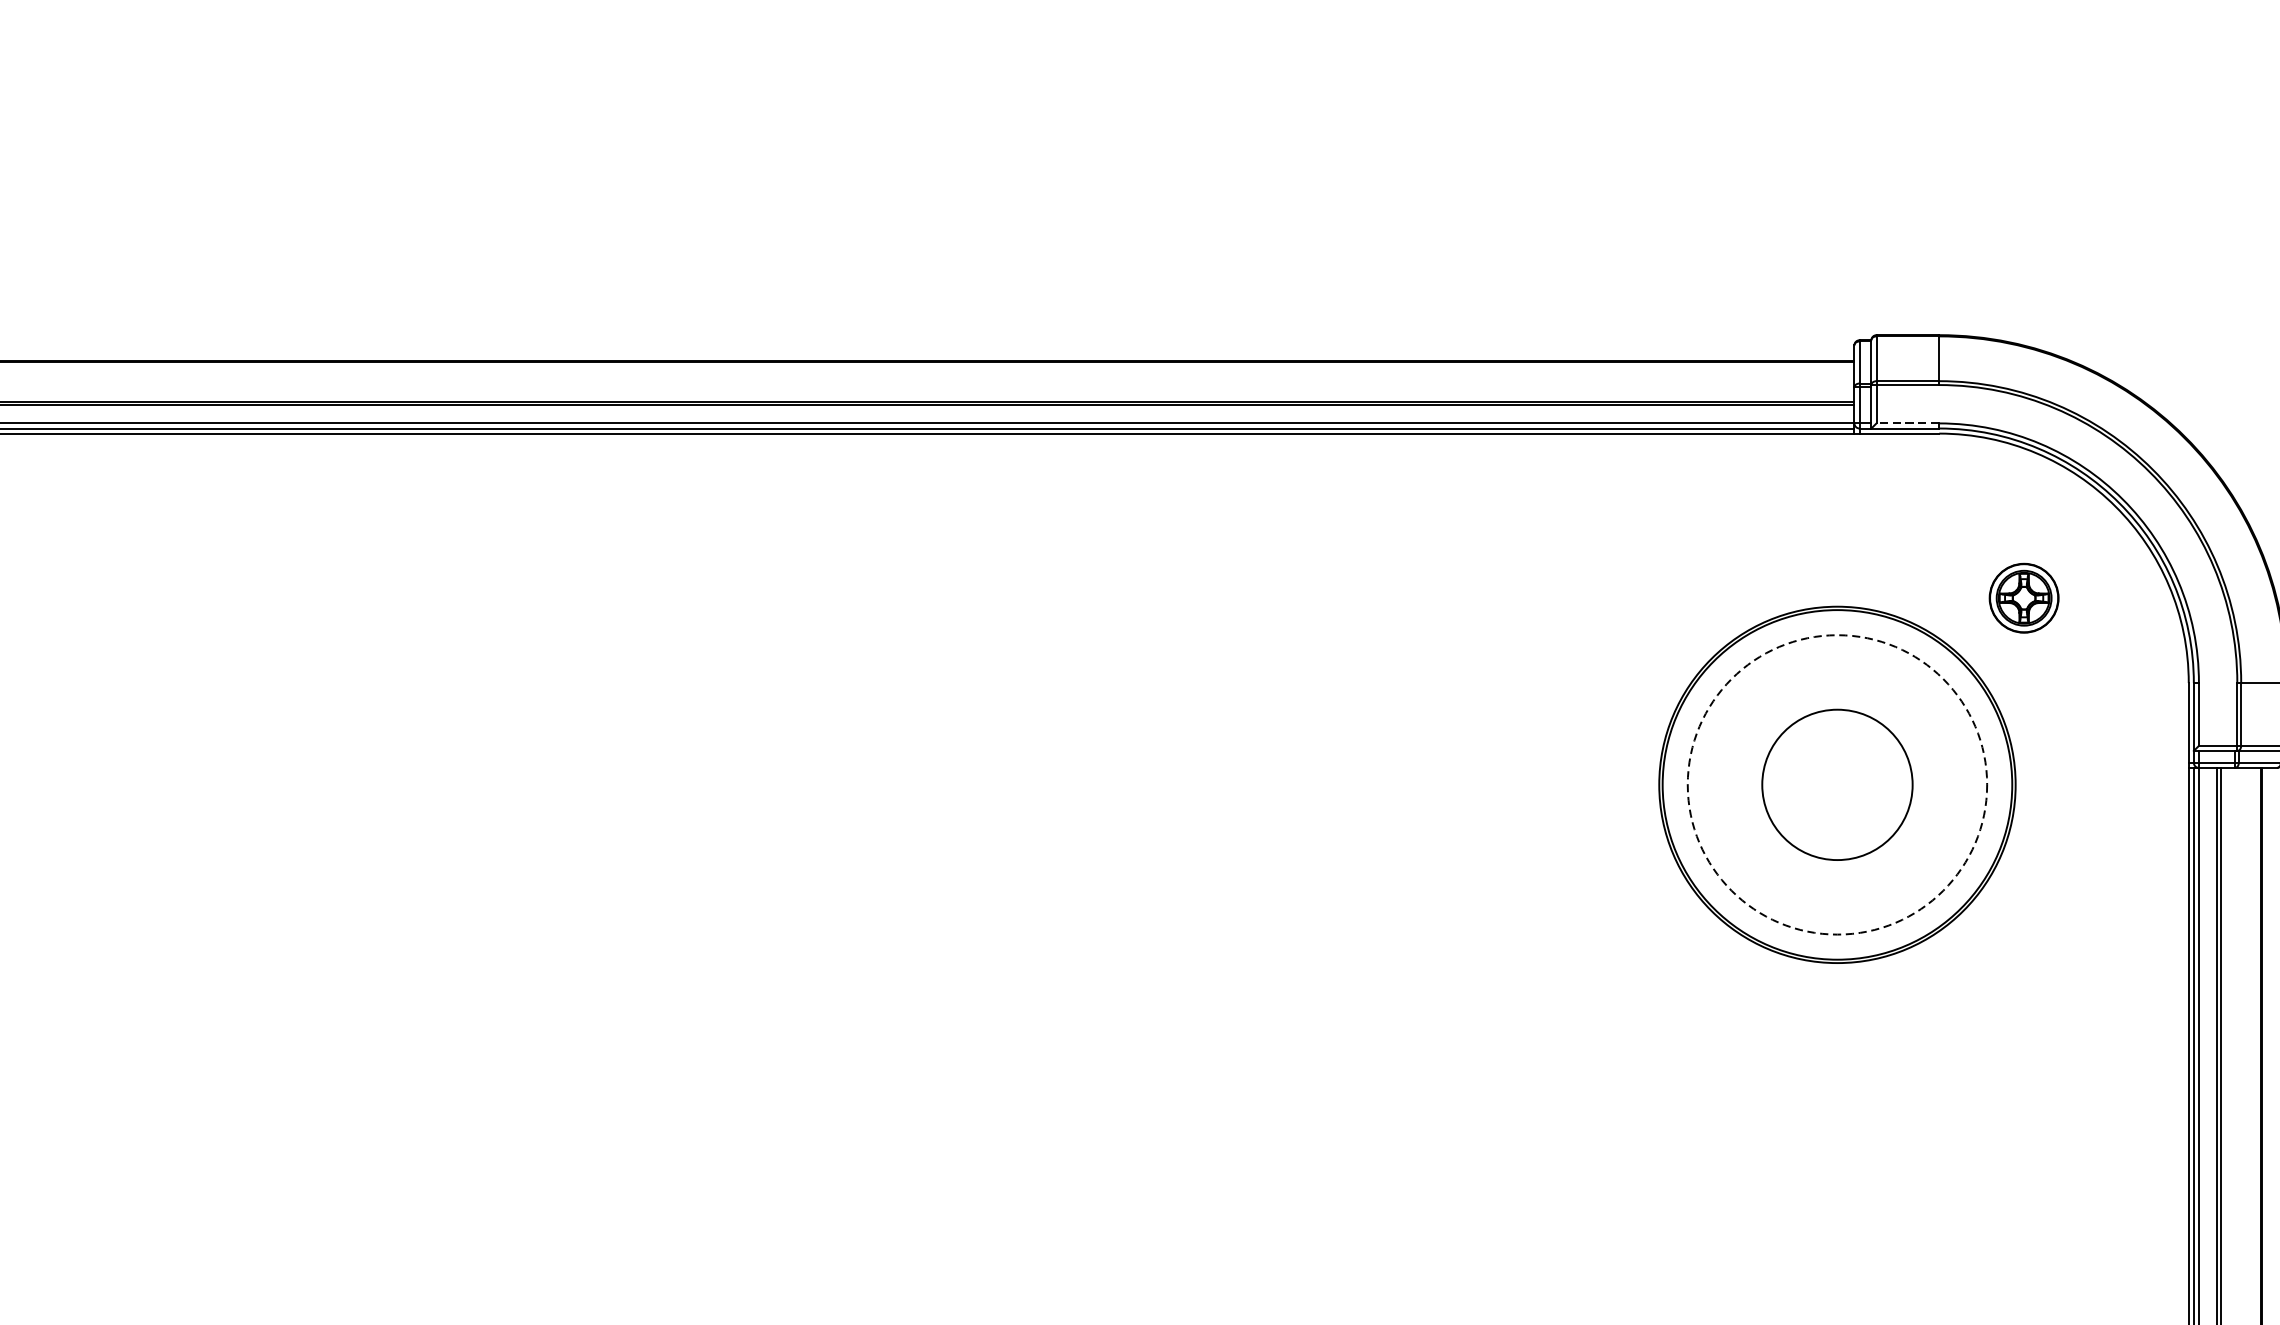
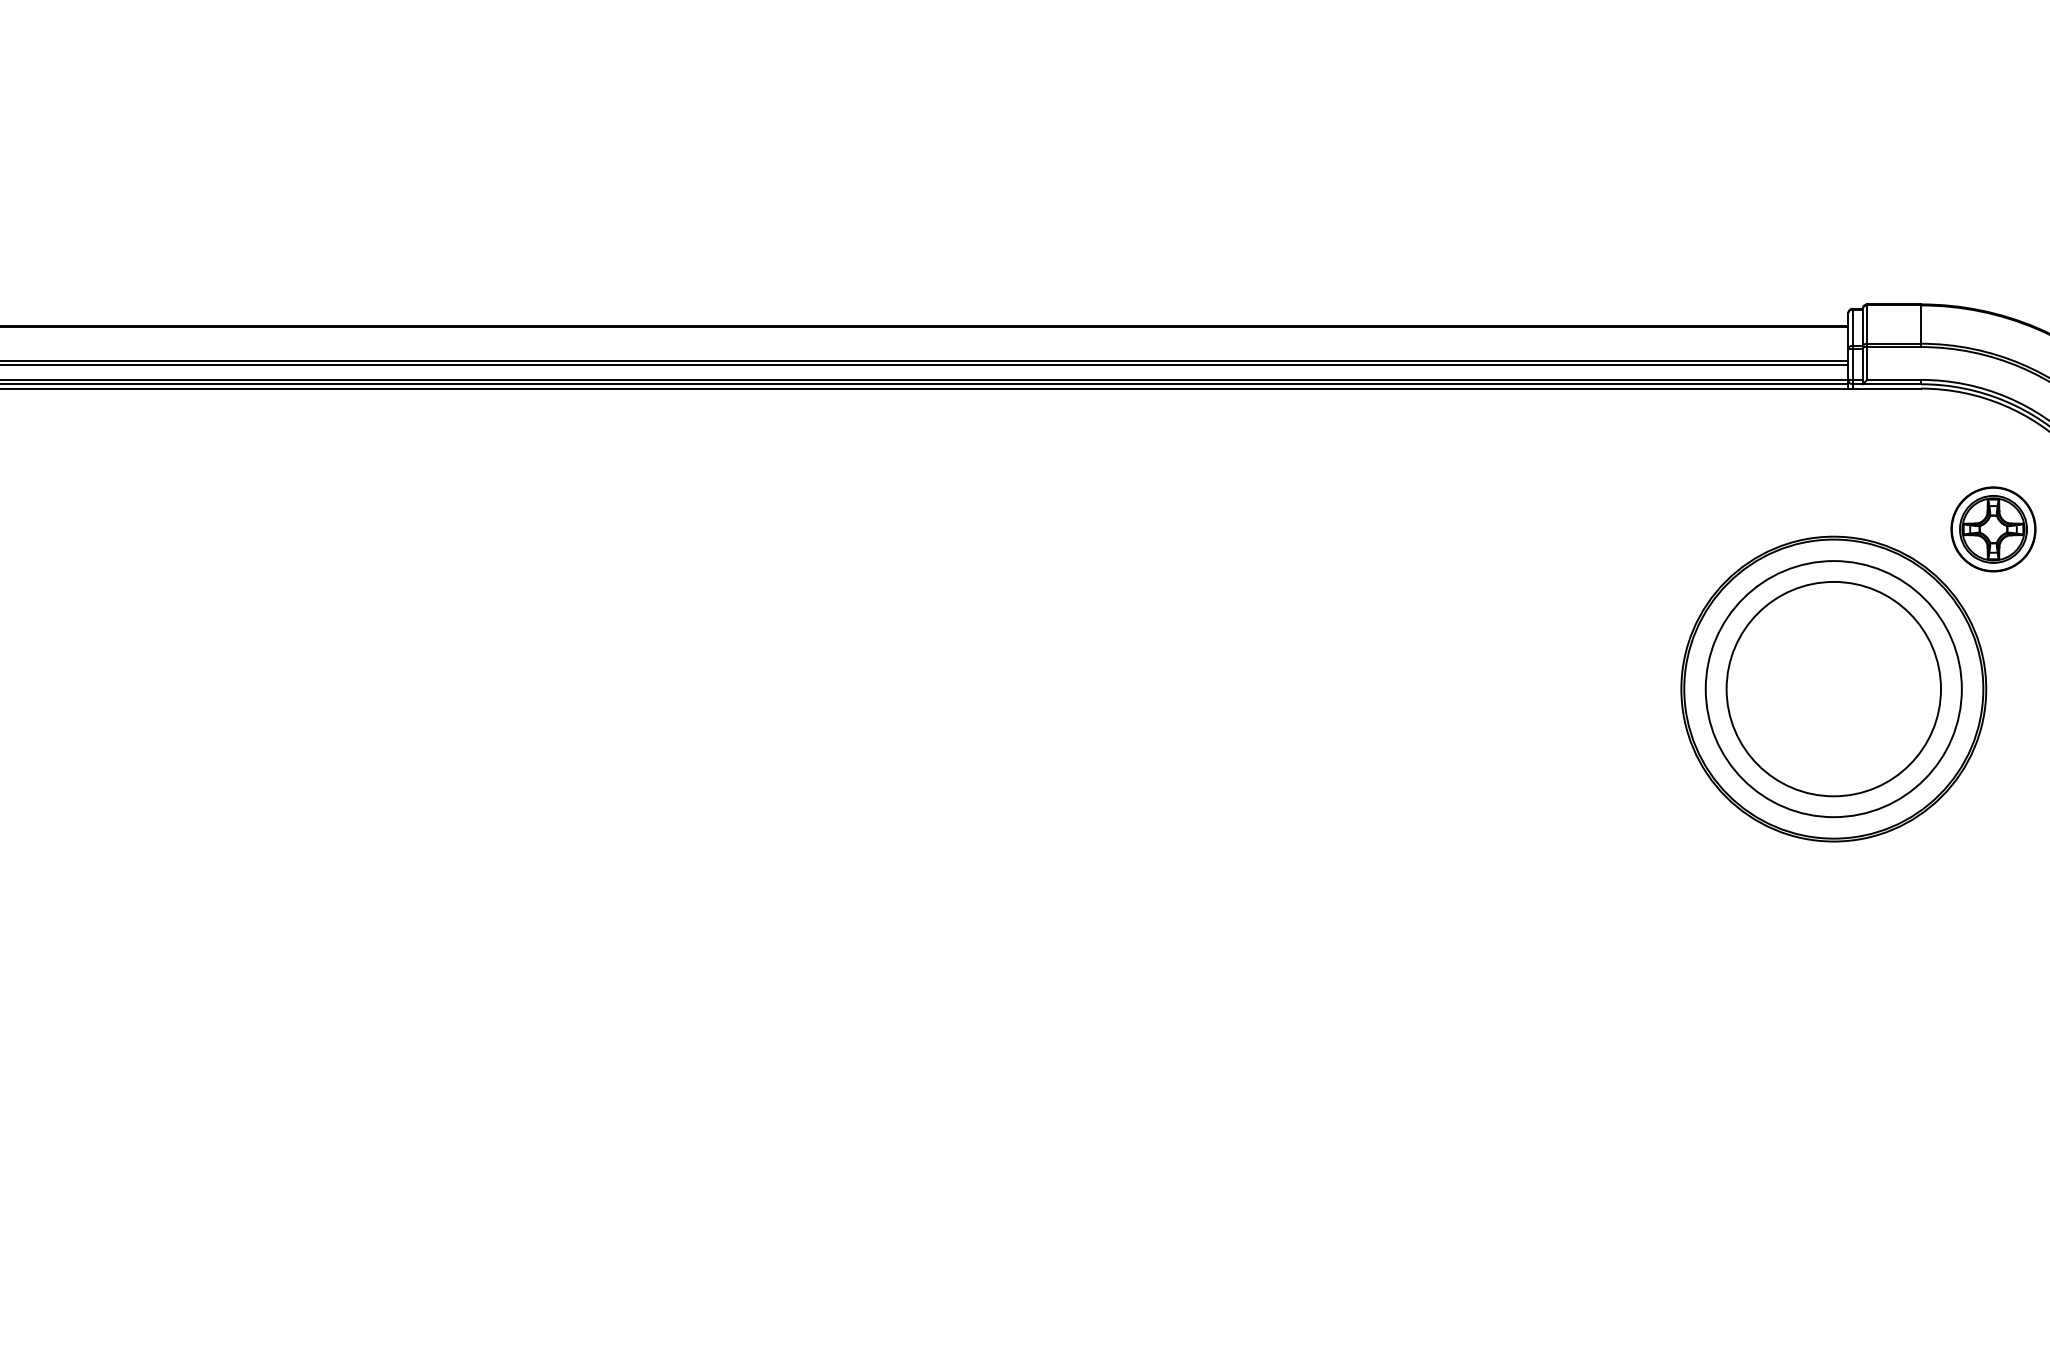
line: (1908, 422) -> (1894, 379), dashed -> solid
part: (2024, 598) -> (1993, 529), size x1.43
circle: (1837, 784) -> (1833, 688), size x1.67
circle: (1837, 785) -> (1833, 689), dashed -> solid

